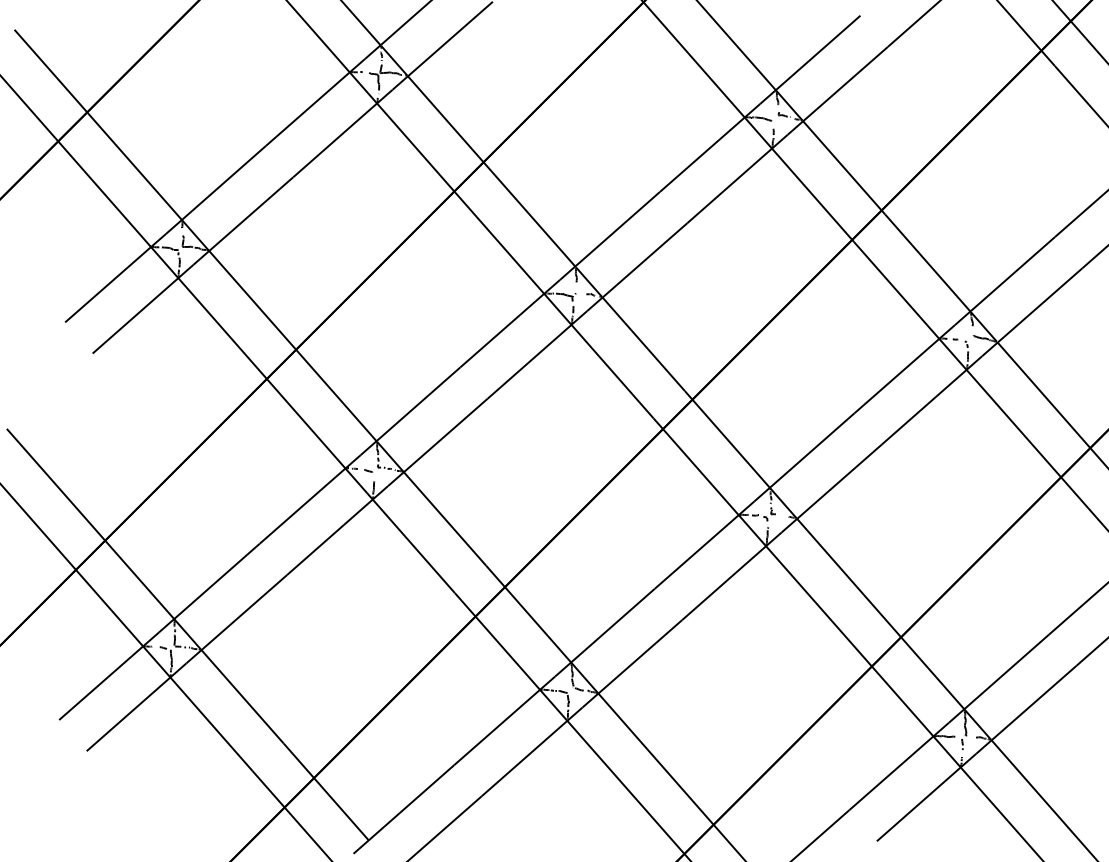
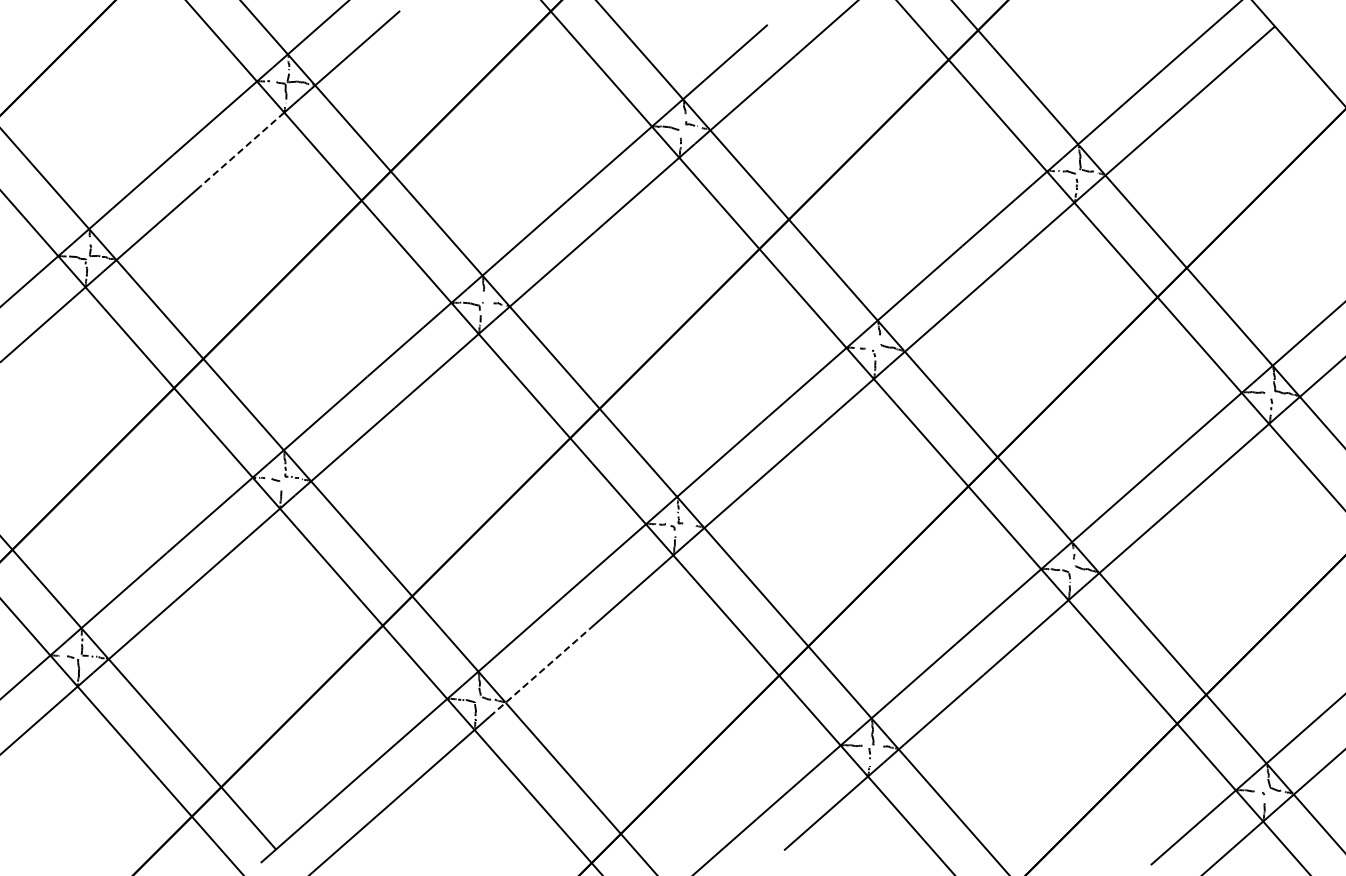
line: (335, 140) -> (242, 149), solid -> dashed
line: (633, 663) -> (540, 672), solid -> dashed

